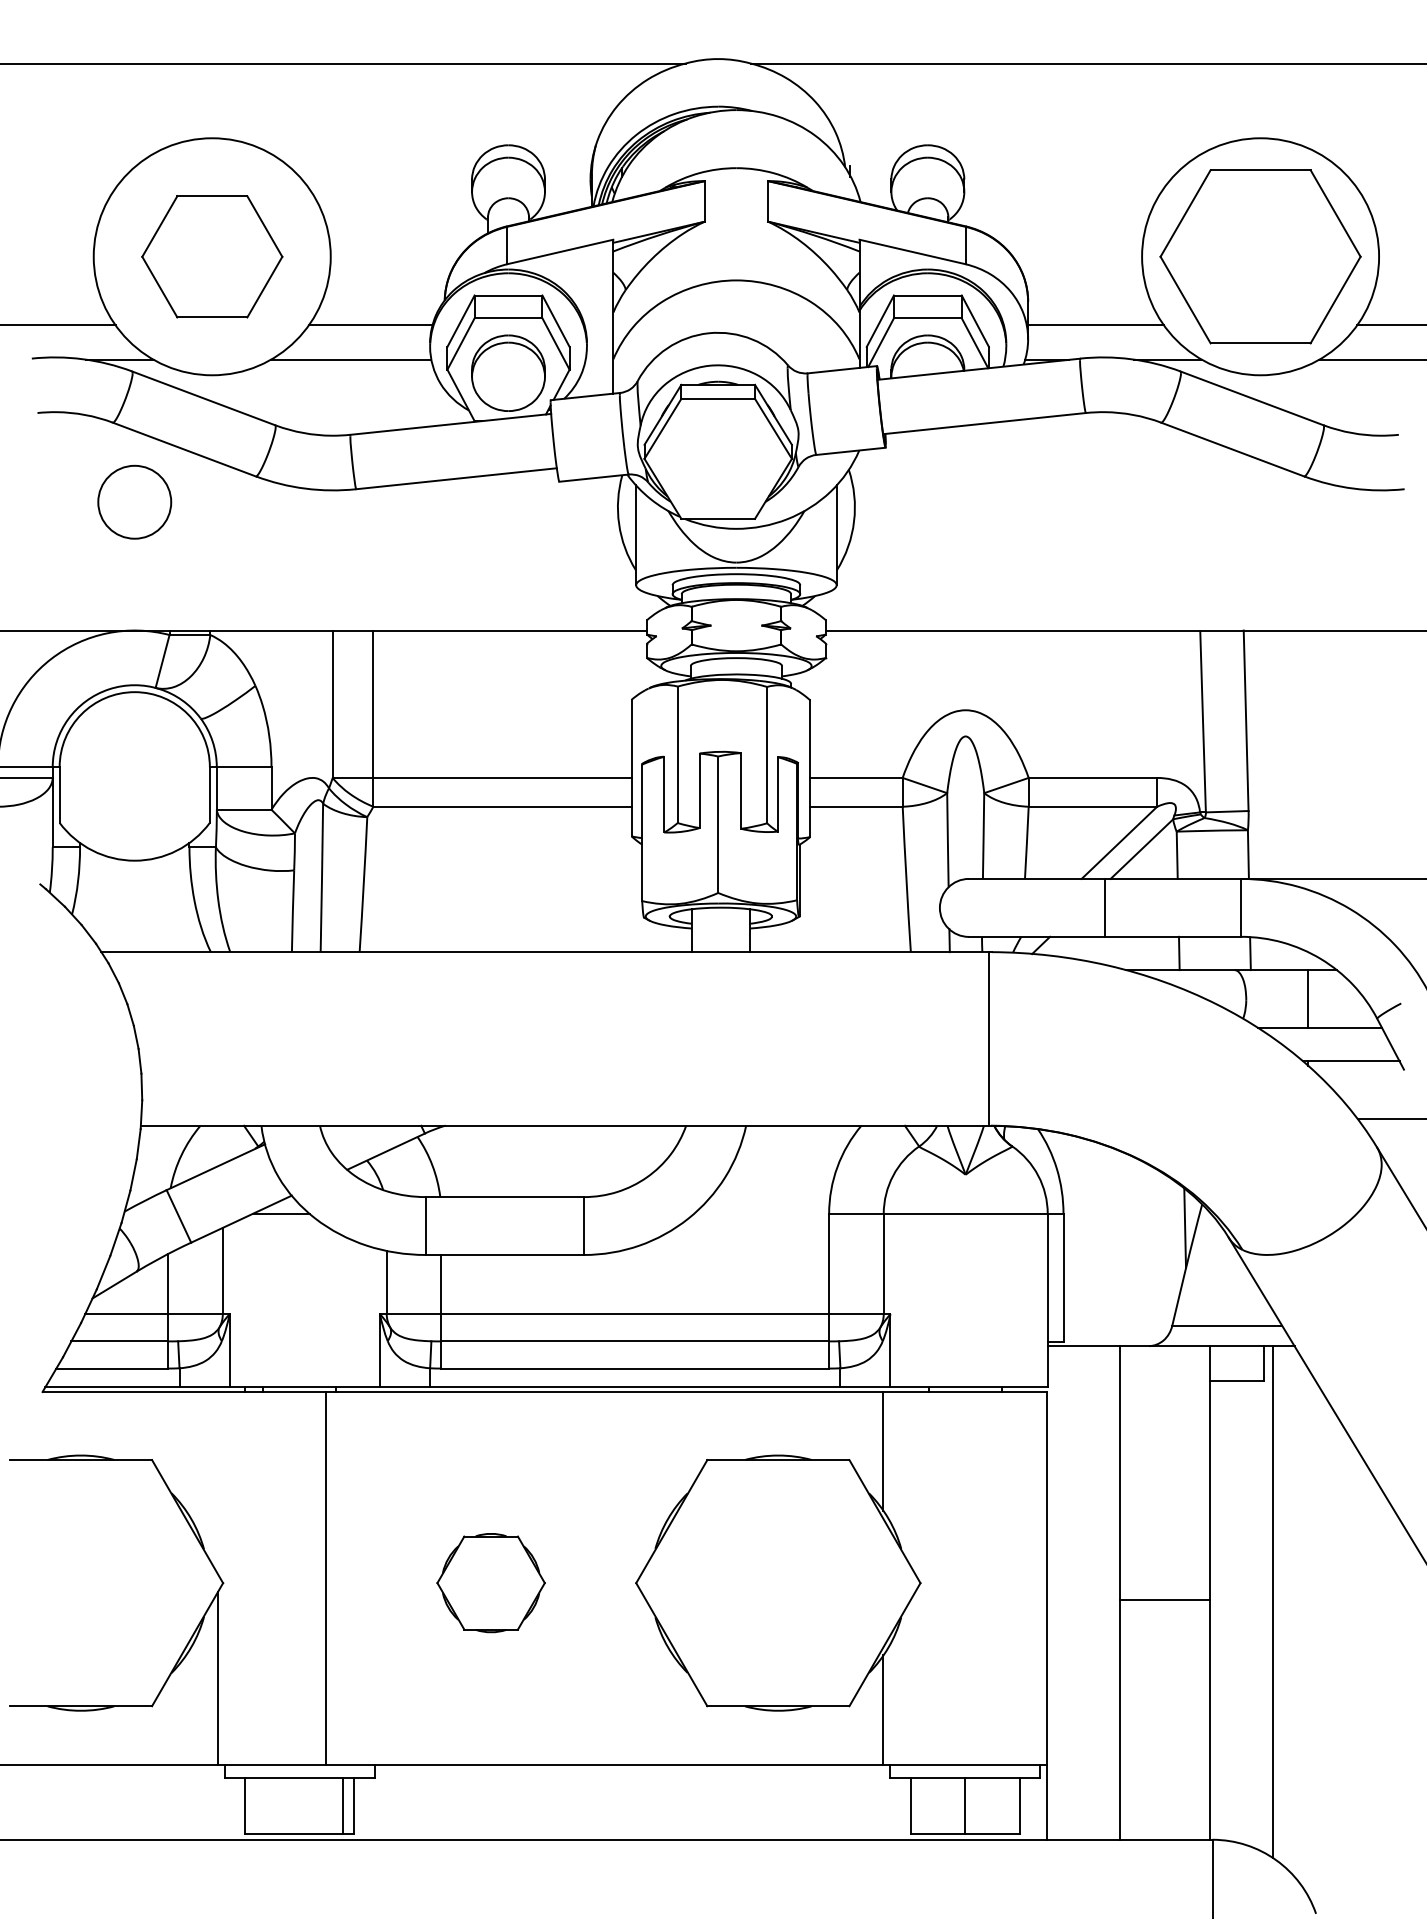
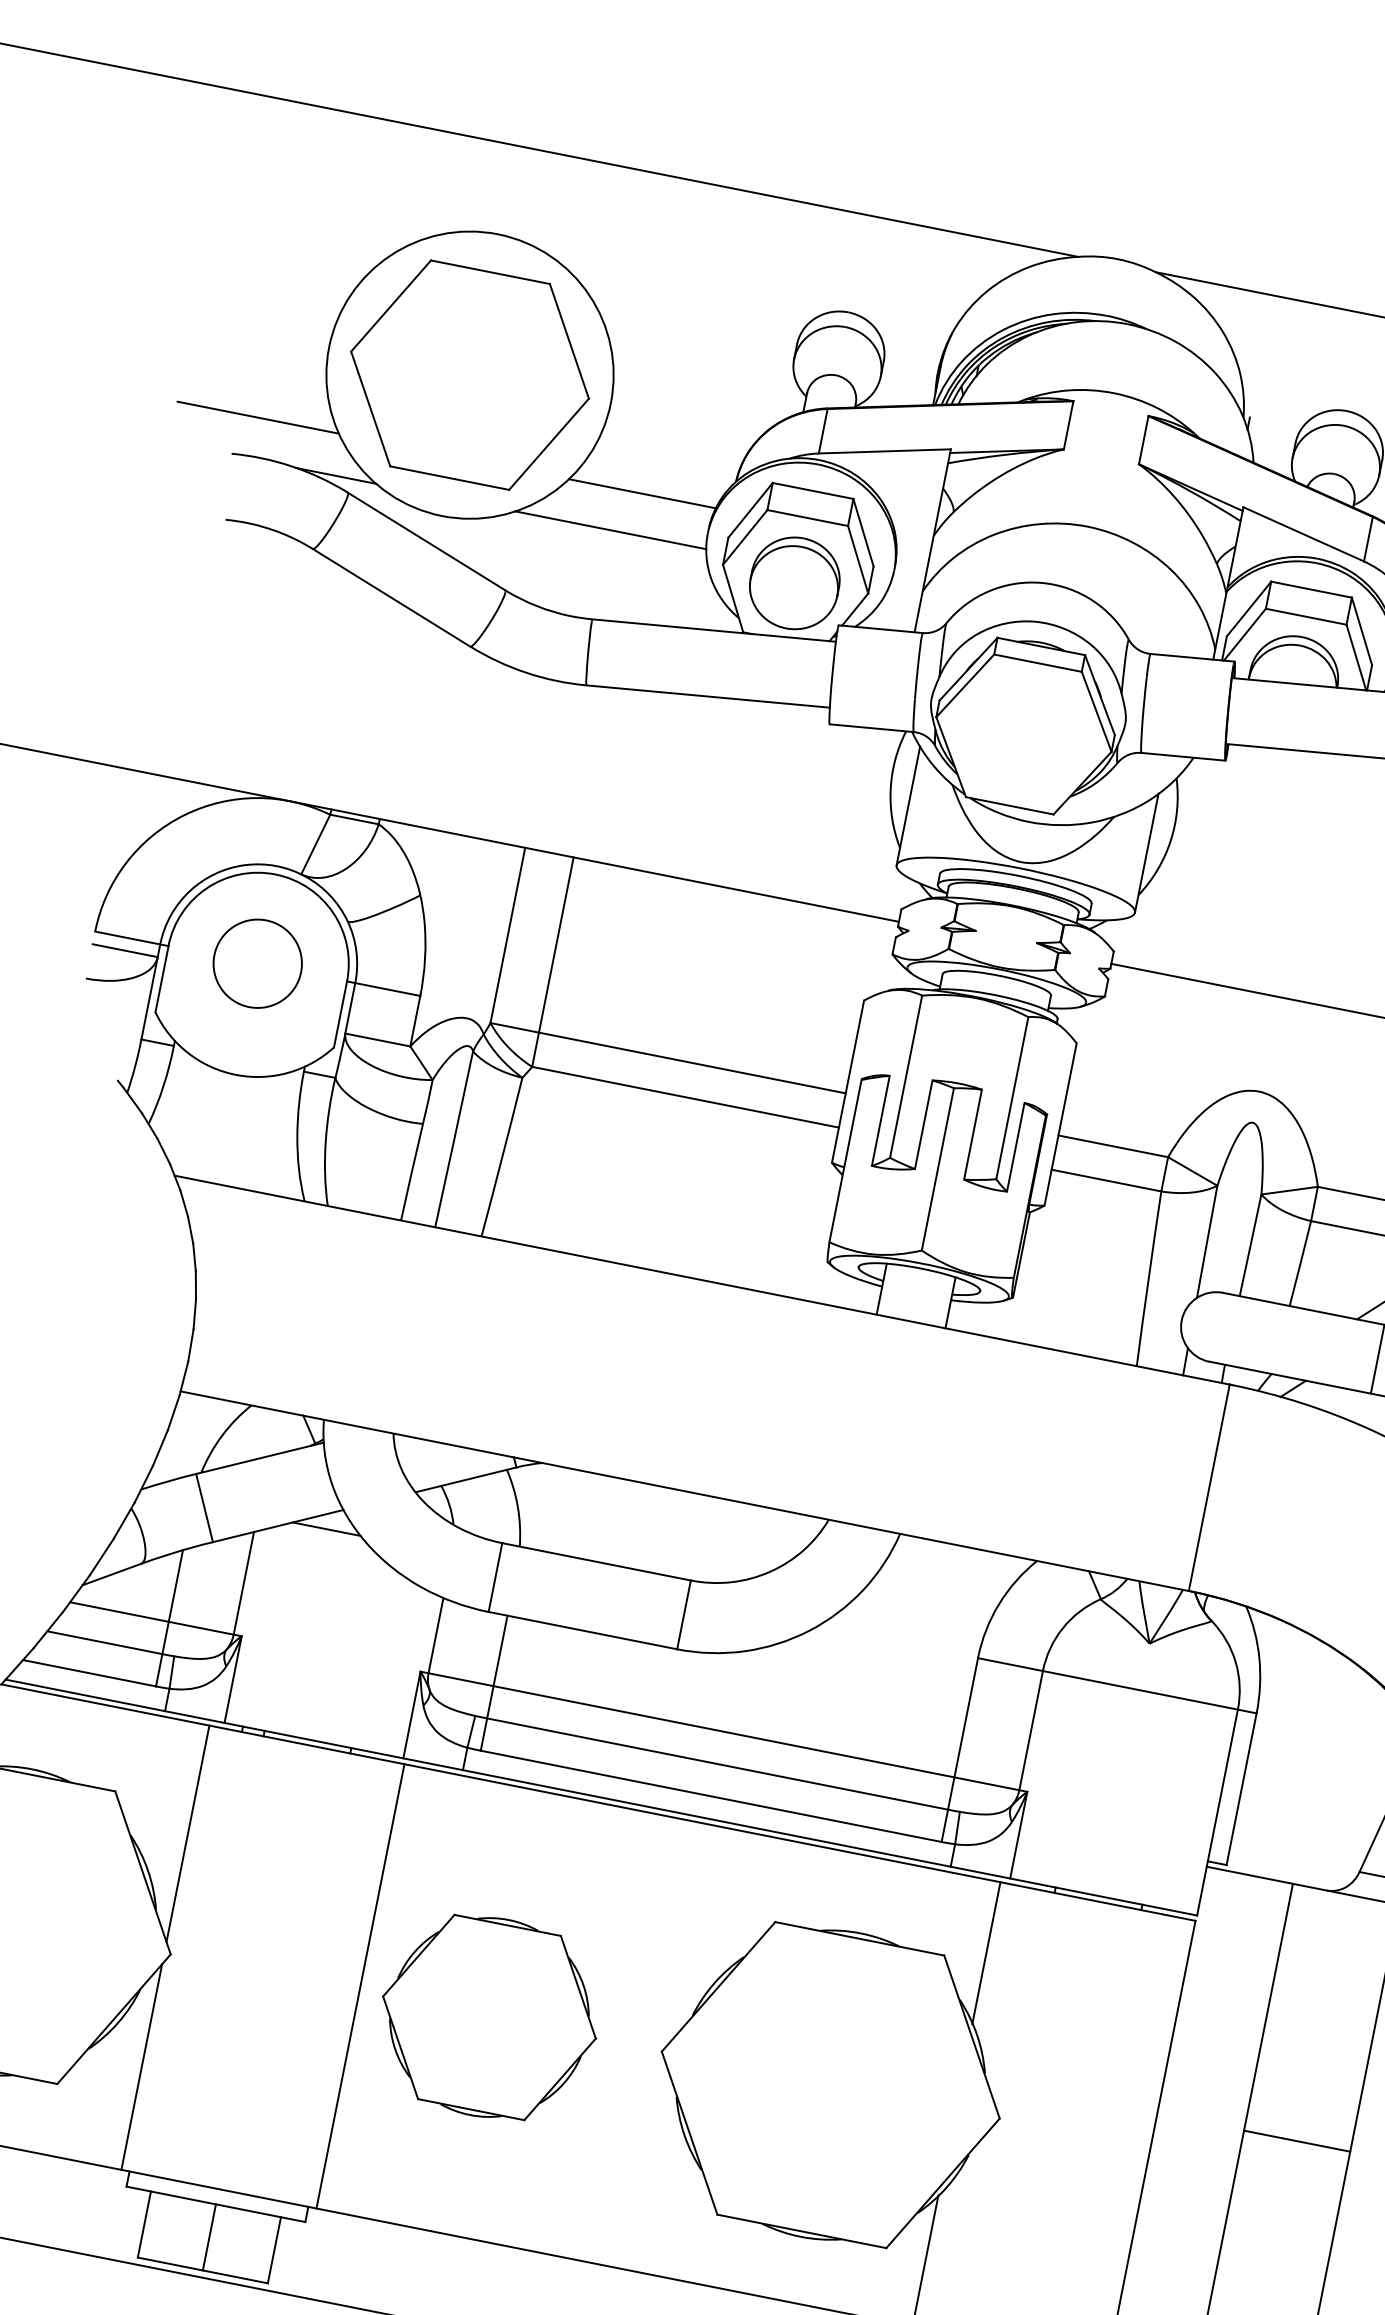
part: (212, 256) -> (470, 374), size x1.43
circle: (134, 501) -> (257, 962), moved
line: (217, 1482) -> (187, 1833), added
line: (325, 1578) -> (360, 1986), moved
part: (490, 1582) -> (488, 2016), size x1.67
line: (1164, 1599) -> (1296, 2140), moved
line: (342, 1805) -> (209, 2236), moved

